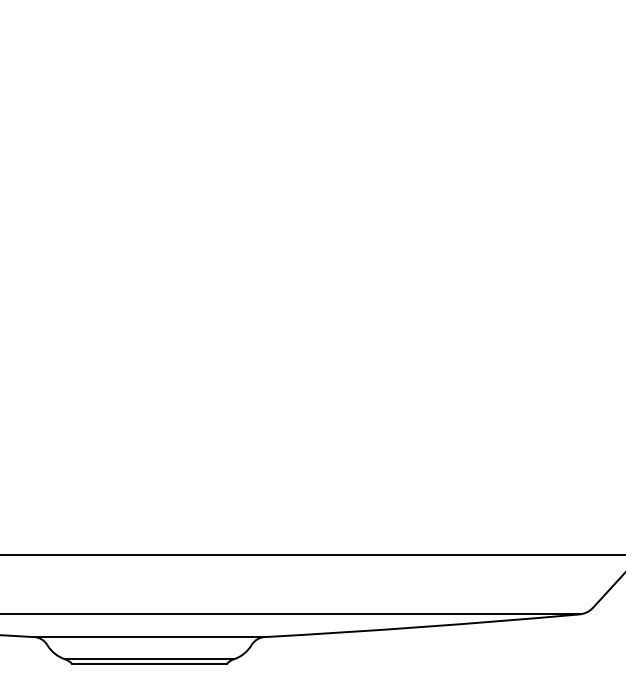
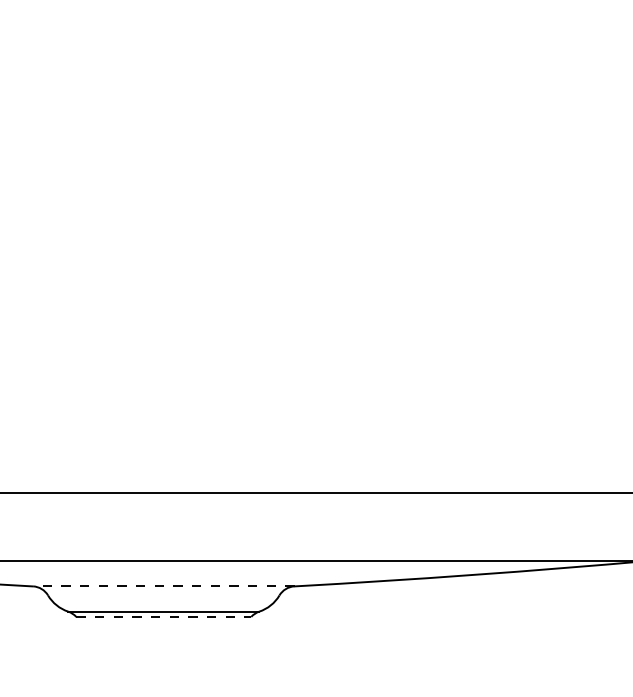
line: (148, 637) -> (162, 586), solid -> dashed
line: (149, 664) -> (163, 617), solid -> dashed

